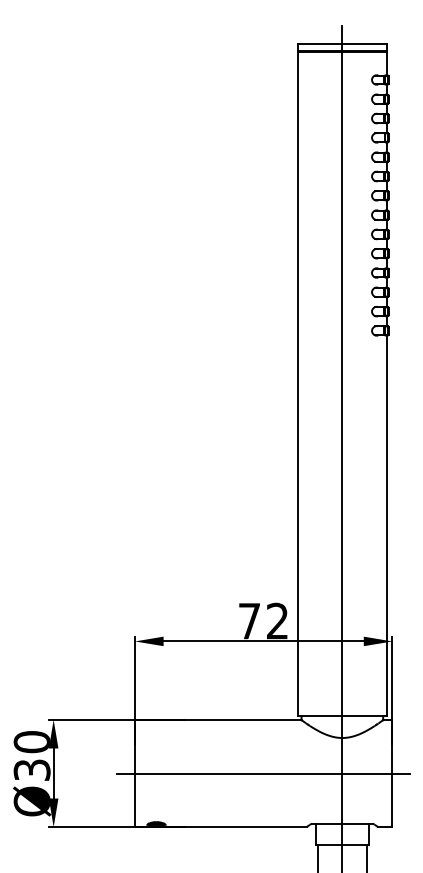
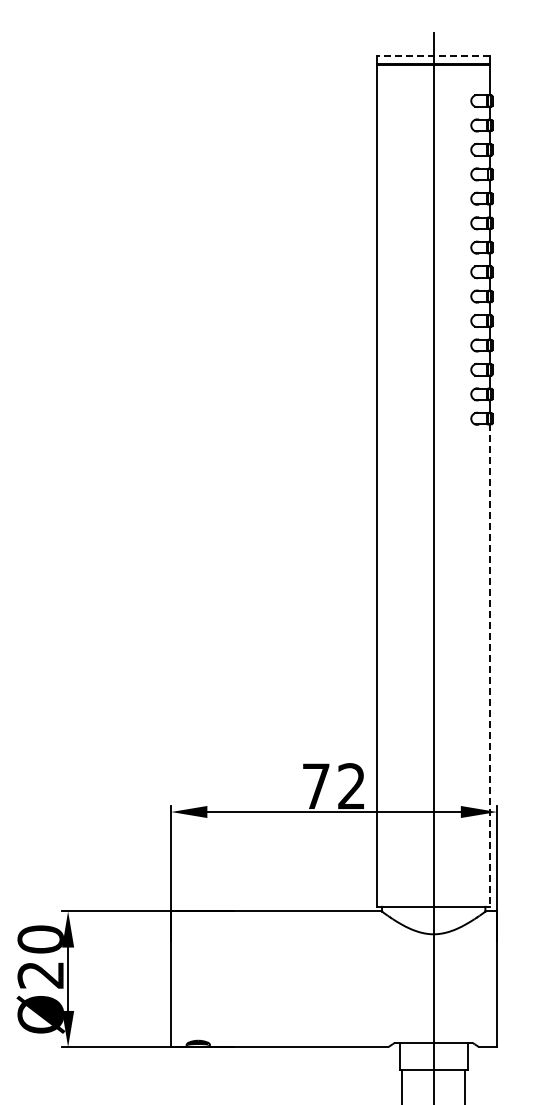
line: (342, 44) -> (433, 55), solid -> dashed
line: (387, 526) -> (490, 666), solid -> dashed
text: (31, 769) -> (40, 974), Ø30 -> Ø20
line: (263, 773) -> (333, 979), removed

